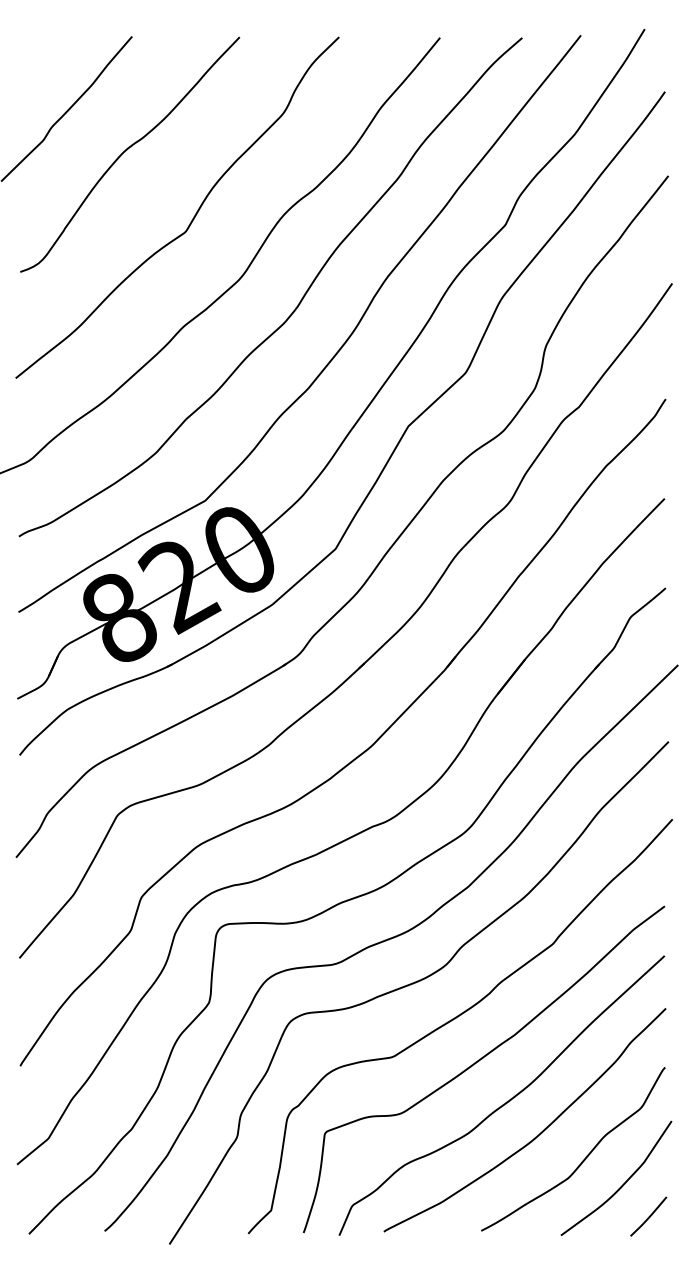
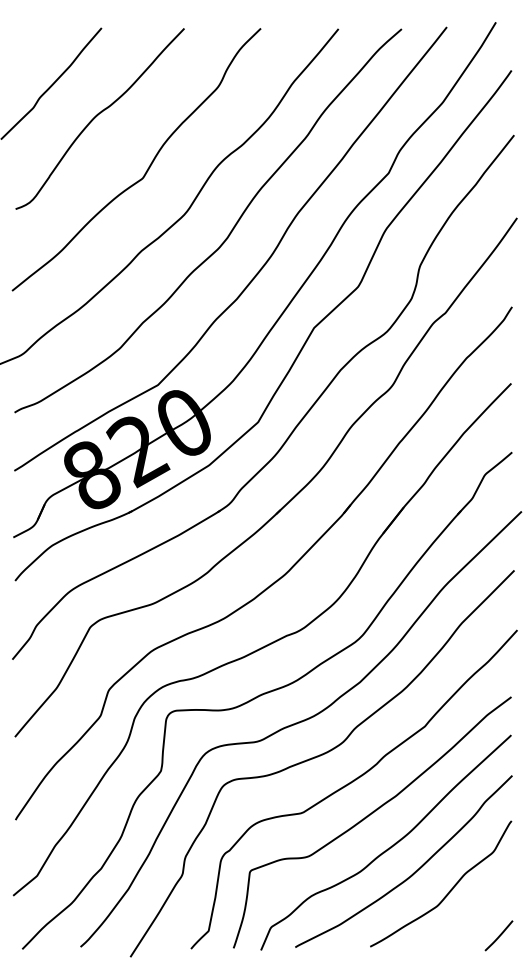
curve: (624, 1181) -> (480, 908), removed

